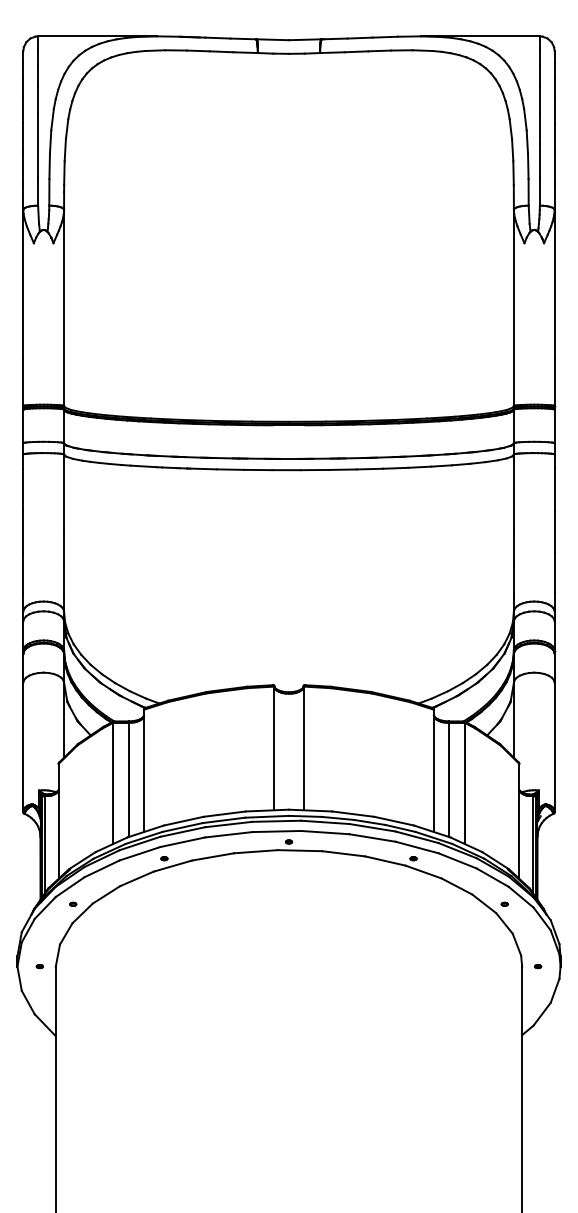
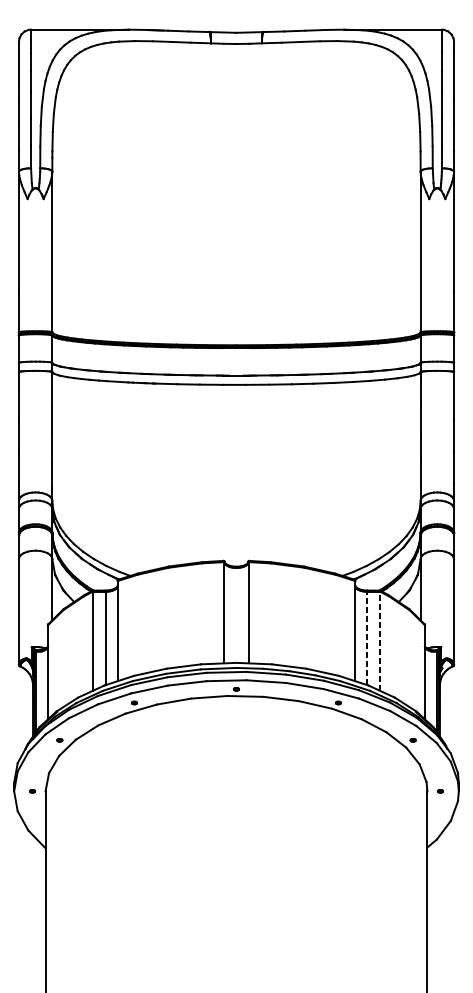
line: (448, 779) -> (367, 638), solid -> dashed
line: (464, 783) -> (380, 641), solid -> dashed

